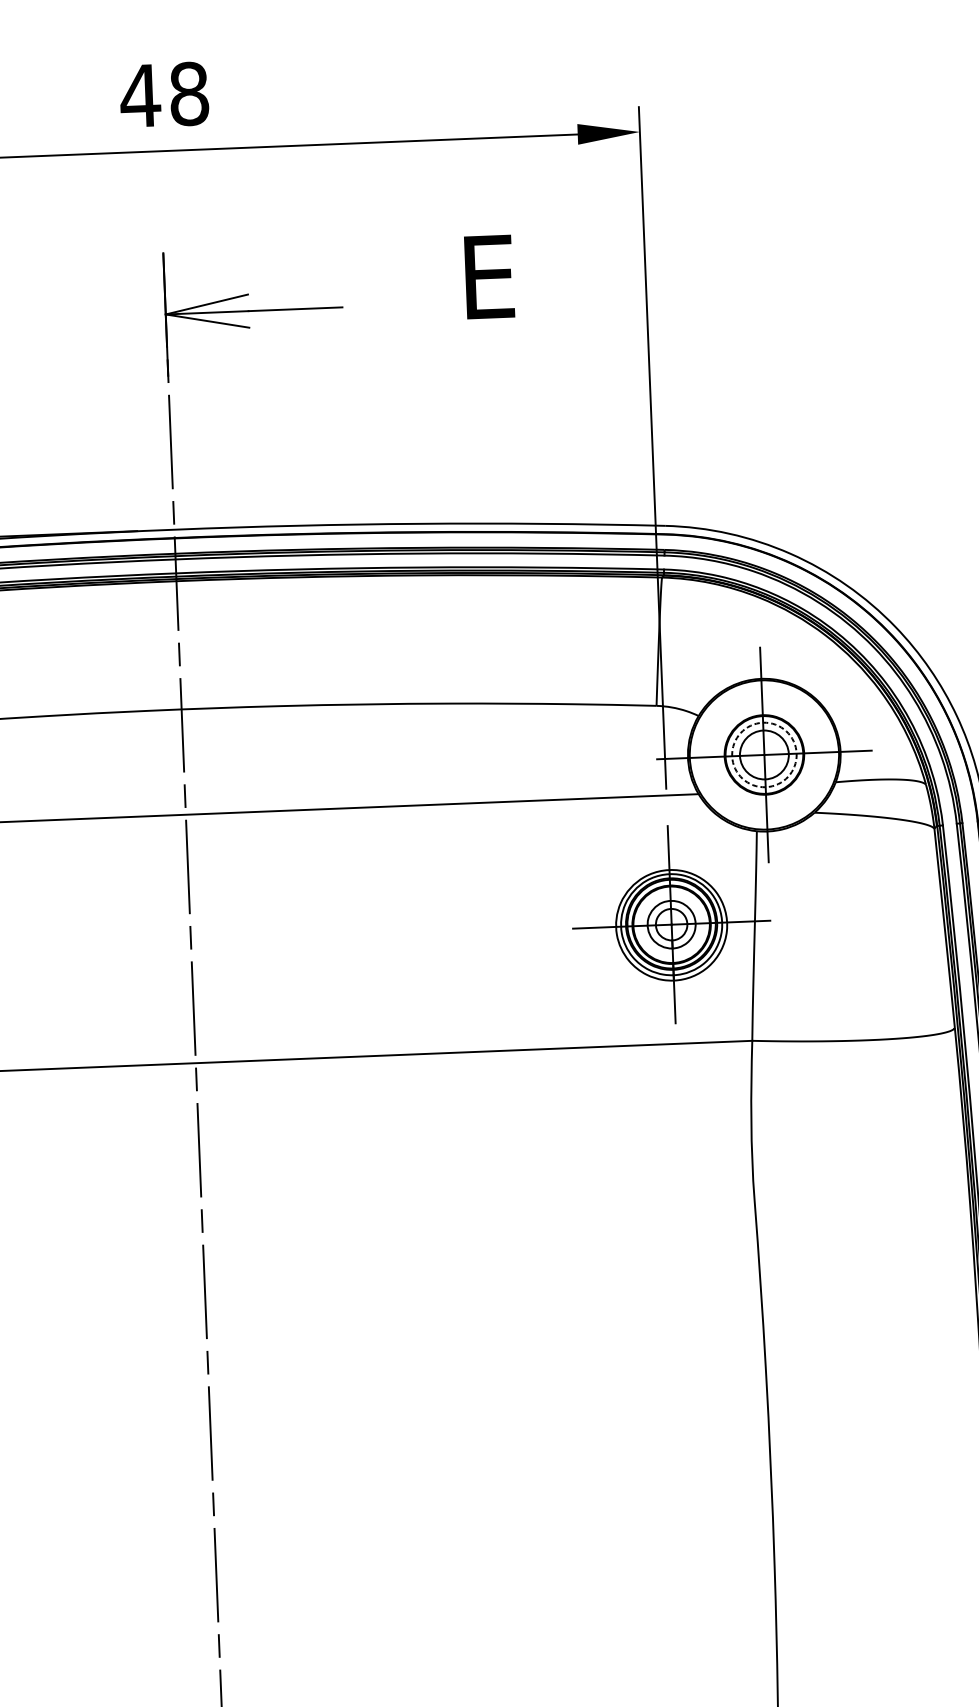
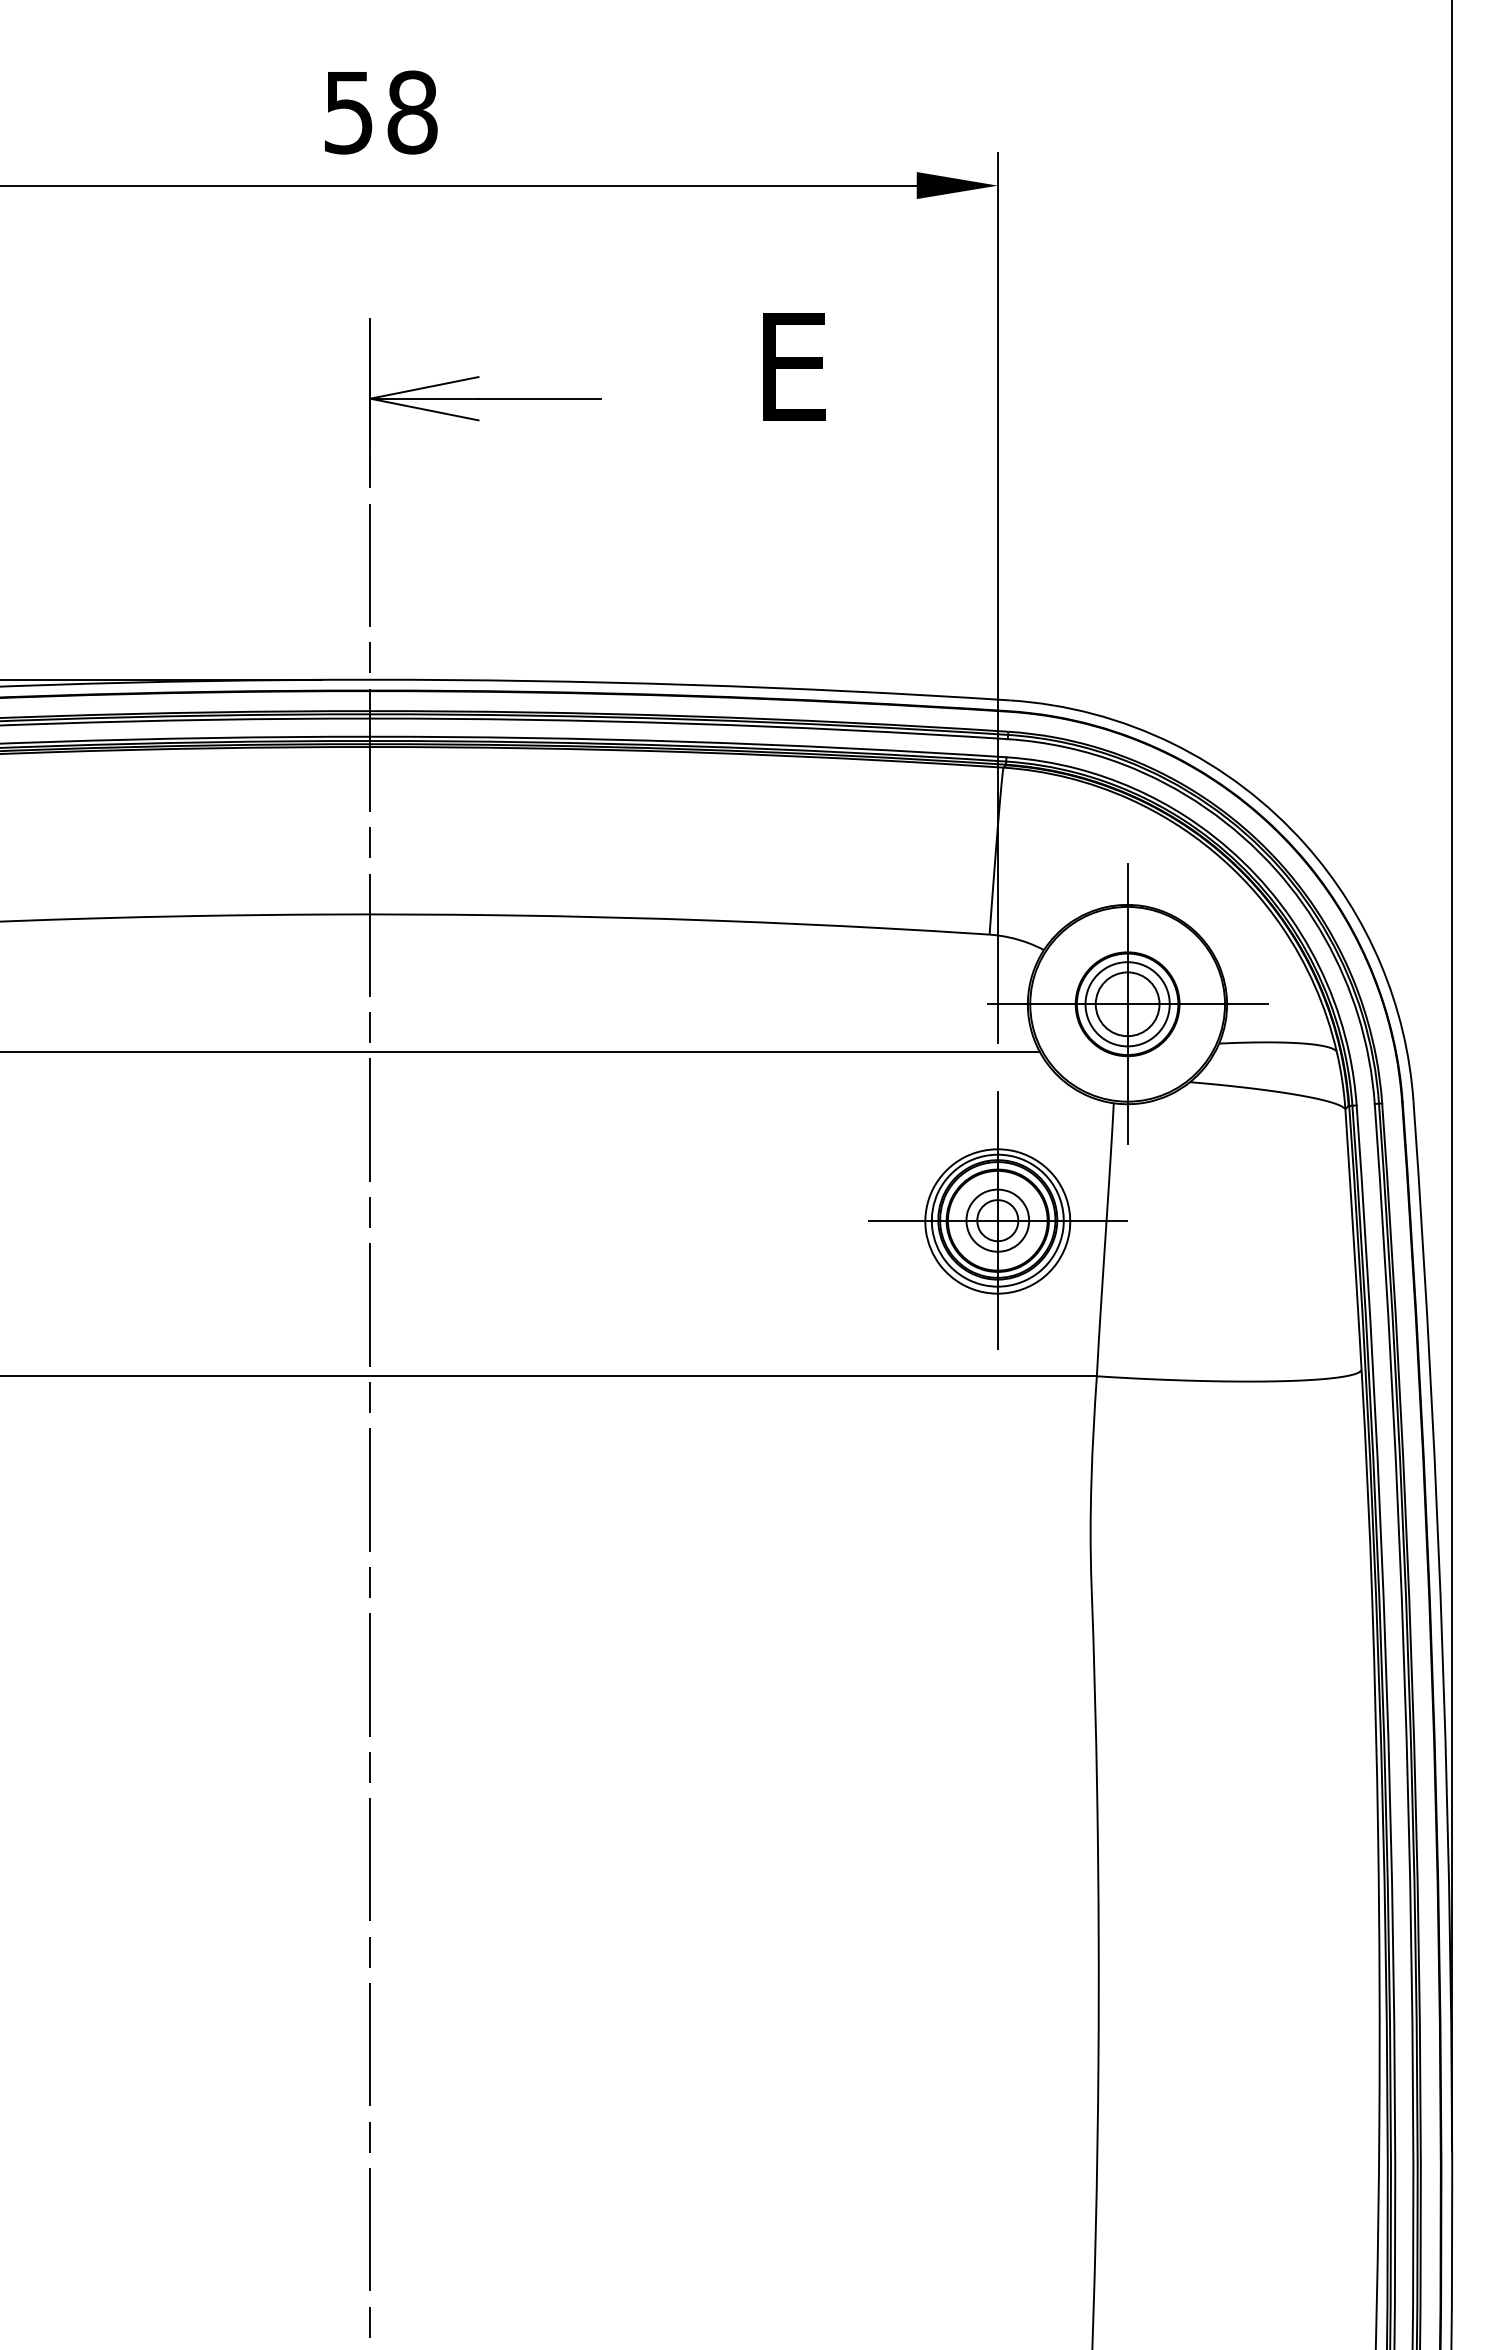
text: (140, 96) -> (348, 113), 48 -> 58
circle: (764, 755) -> (1127, 1004), dashed -> solid

